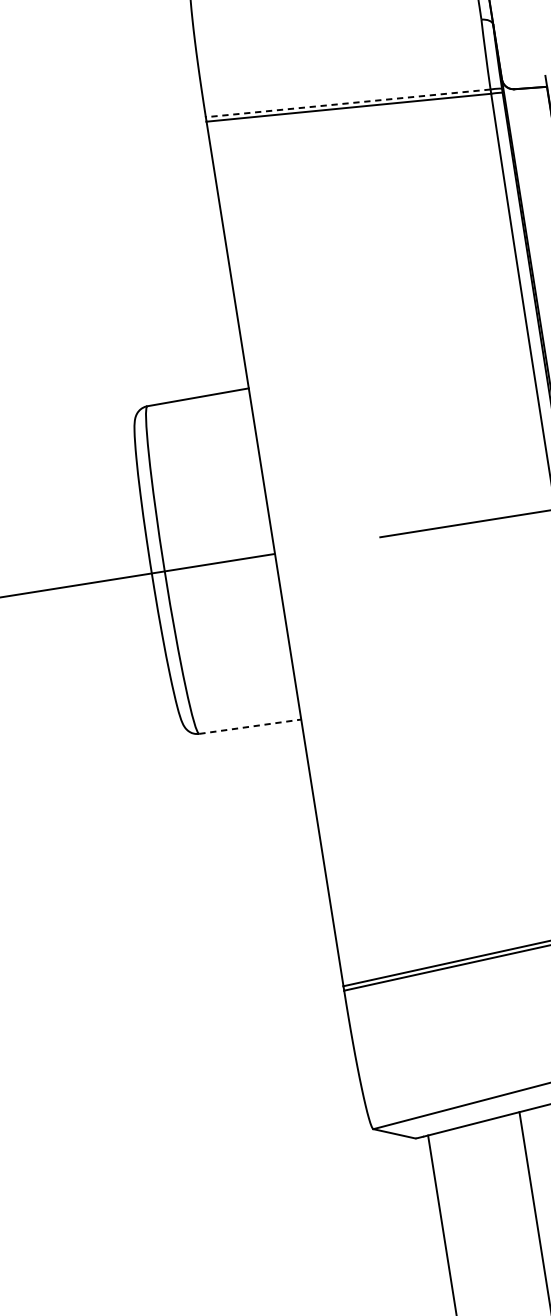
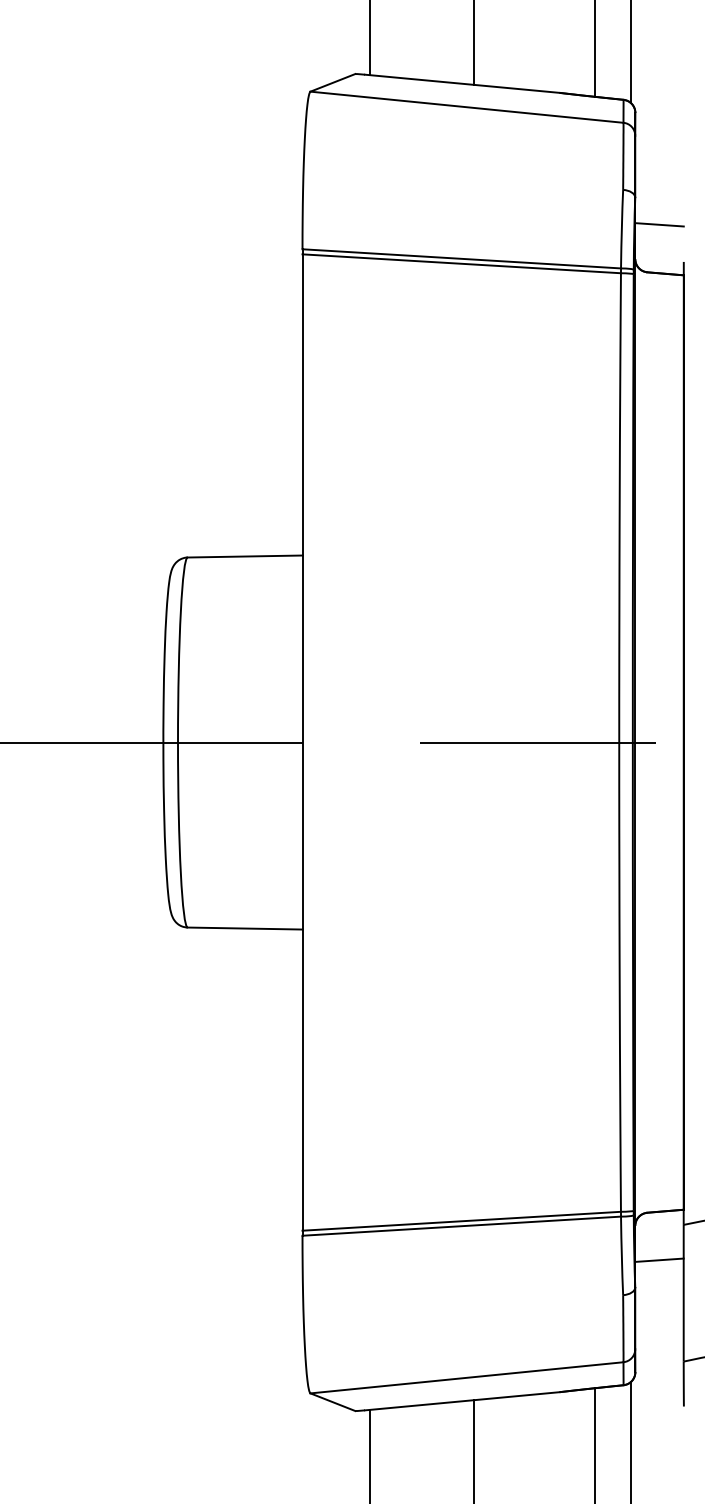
line: (518, 45) -> (659, 224), added
line: (347, 103) -> (461, 258), dashed -> solid
line: (250, 726) -> (245, 928), dashed -> solid

